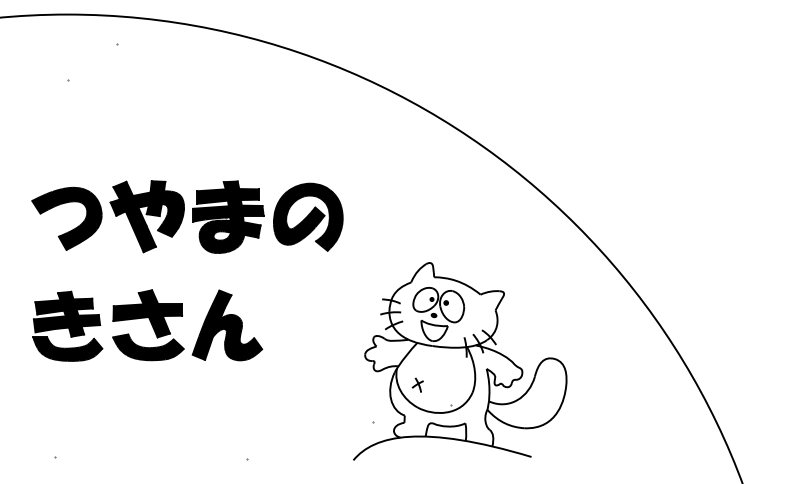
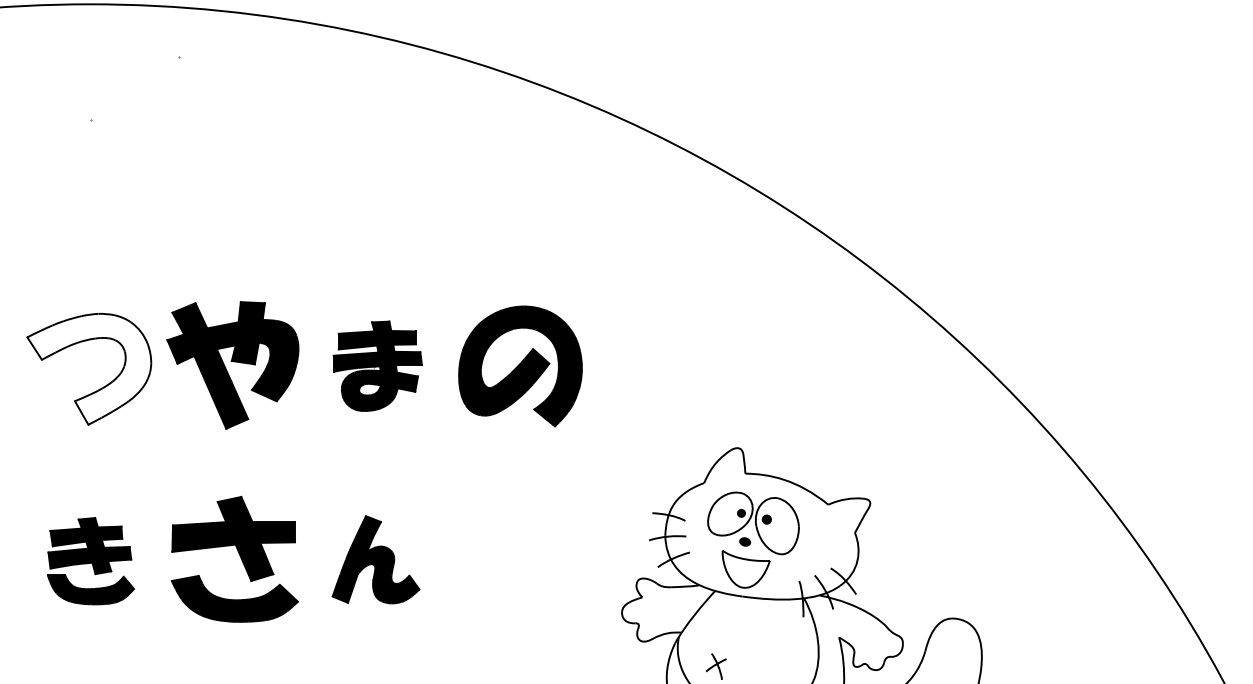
part: (228, 216) -> (377, 365), size x0.7
fill: (66, 218) -> (88, 368), removed
part: (67, 325) -> (90, 559), size x0.7
part: (227, 325) -> (376, 559), size x0.7

